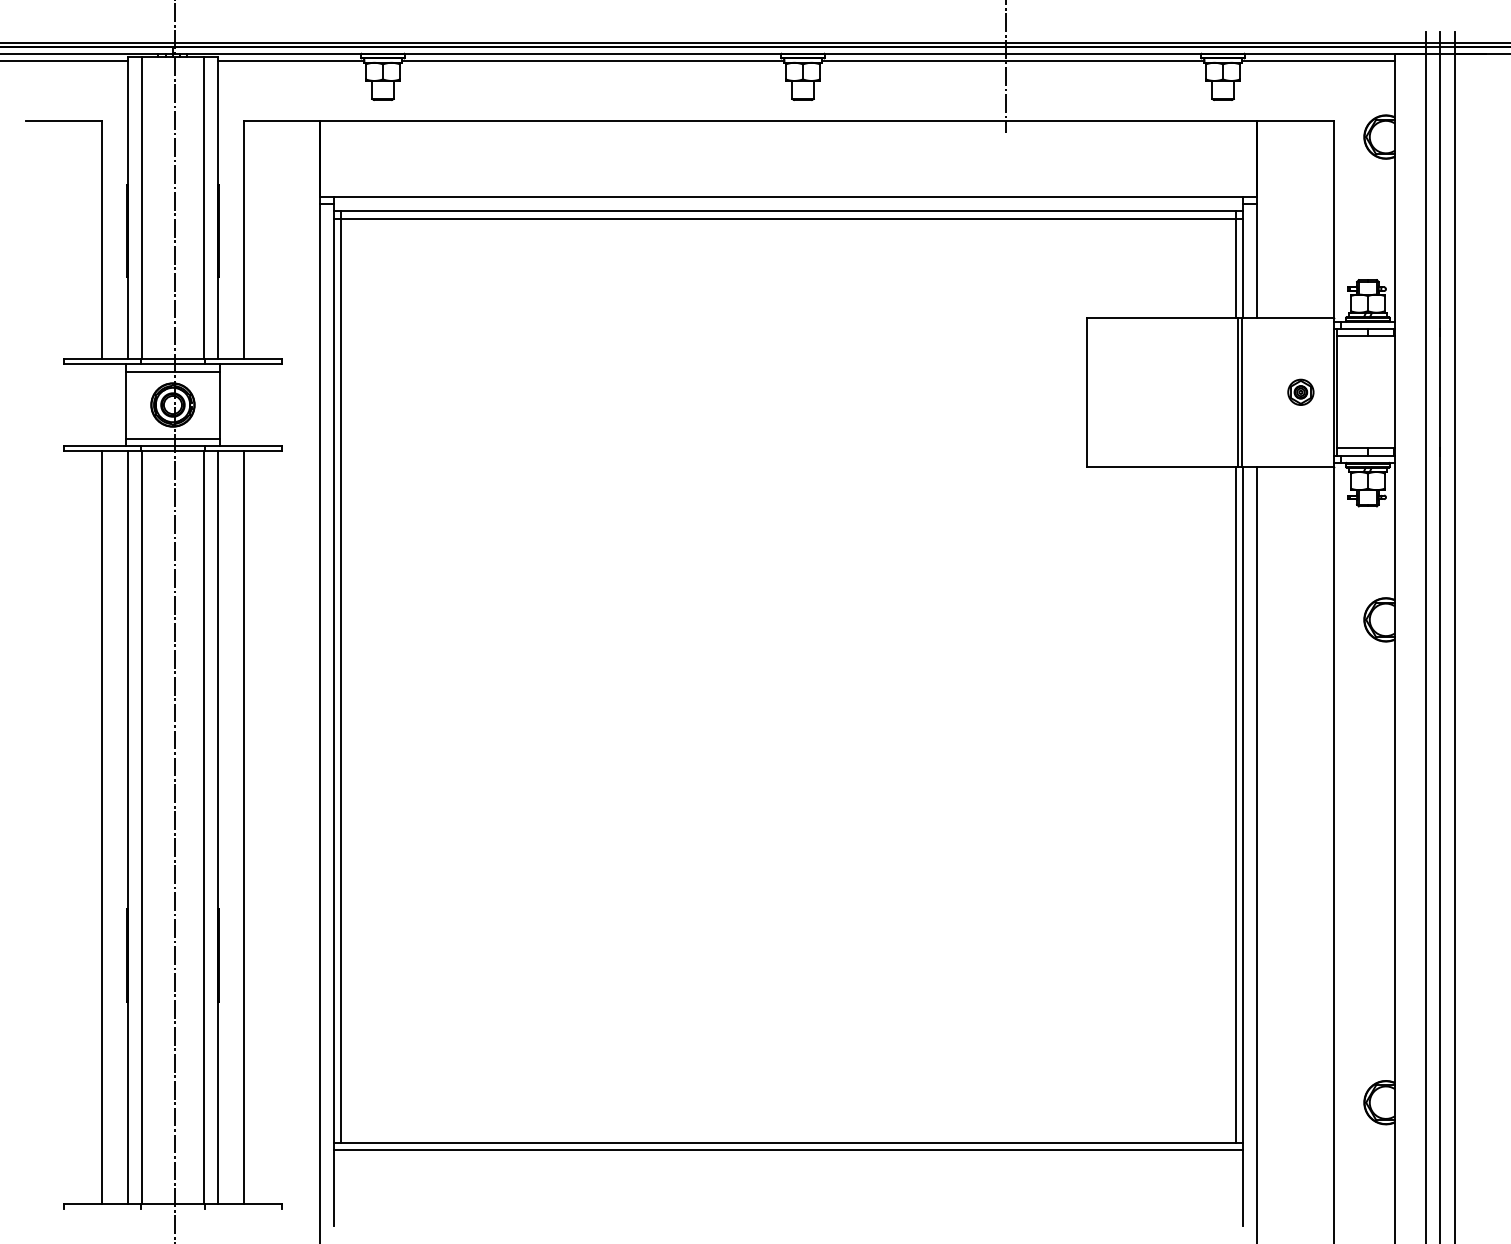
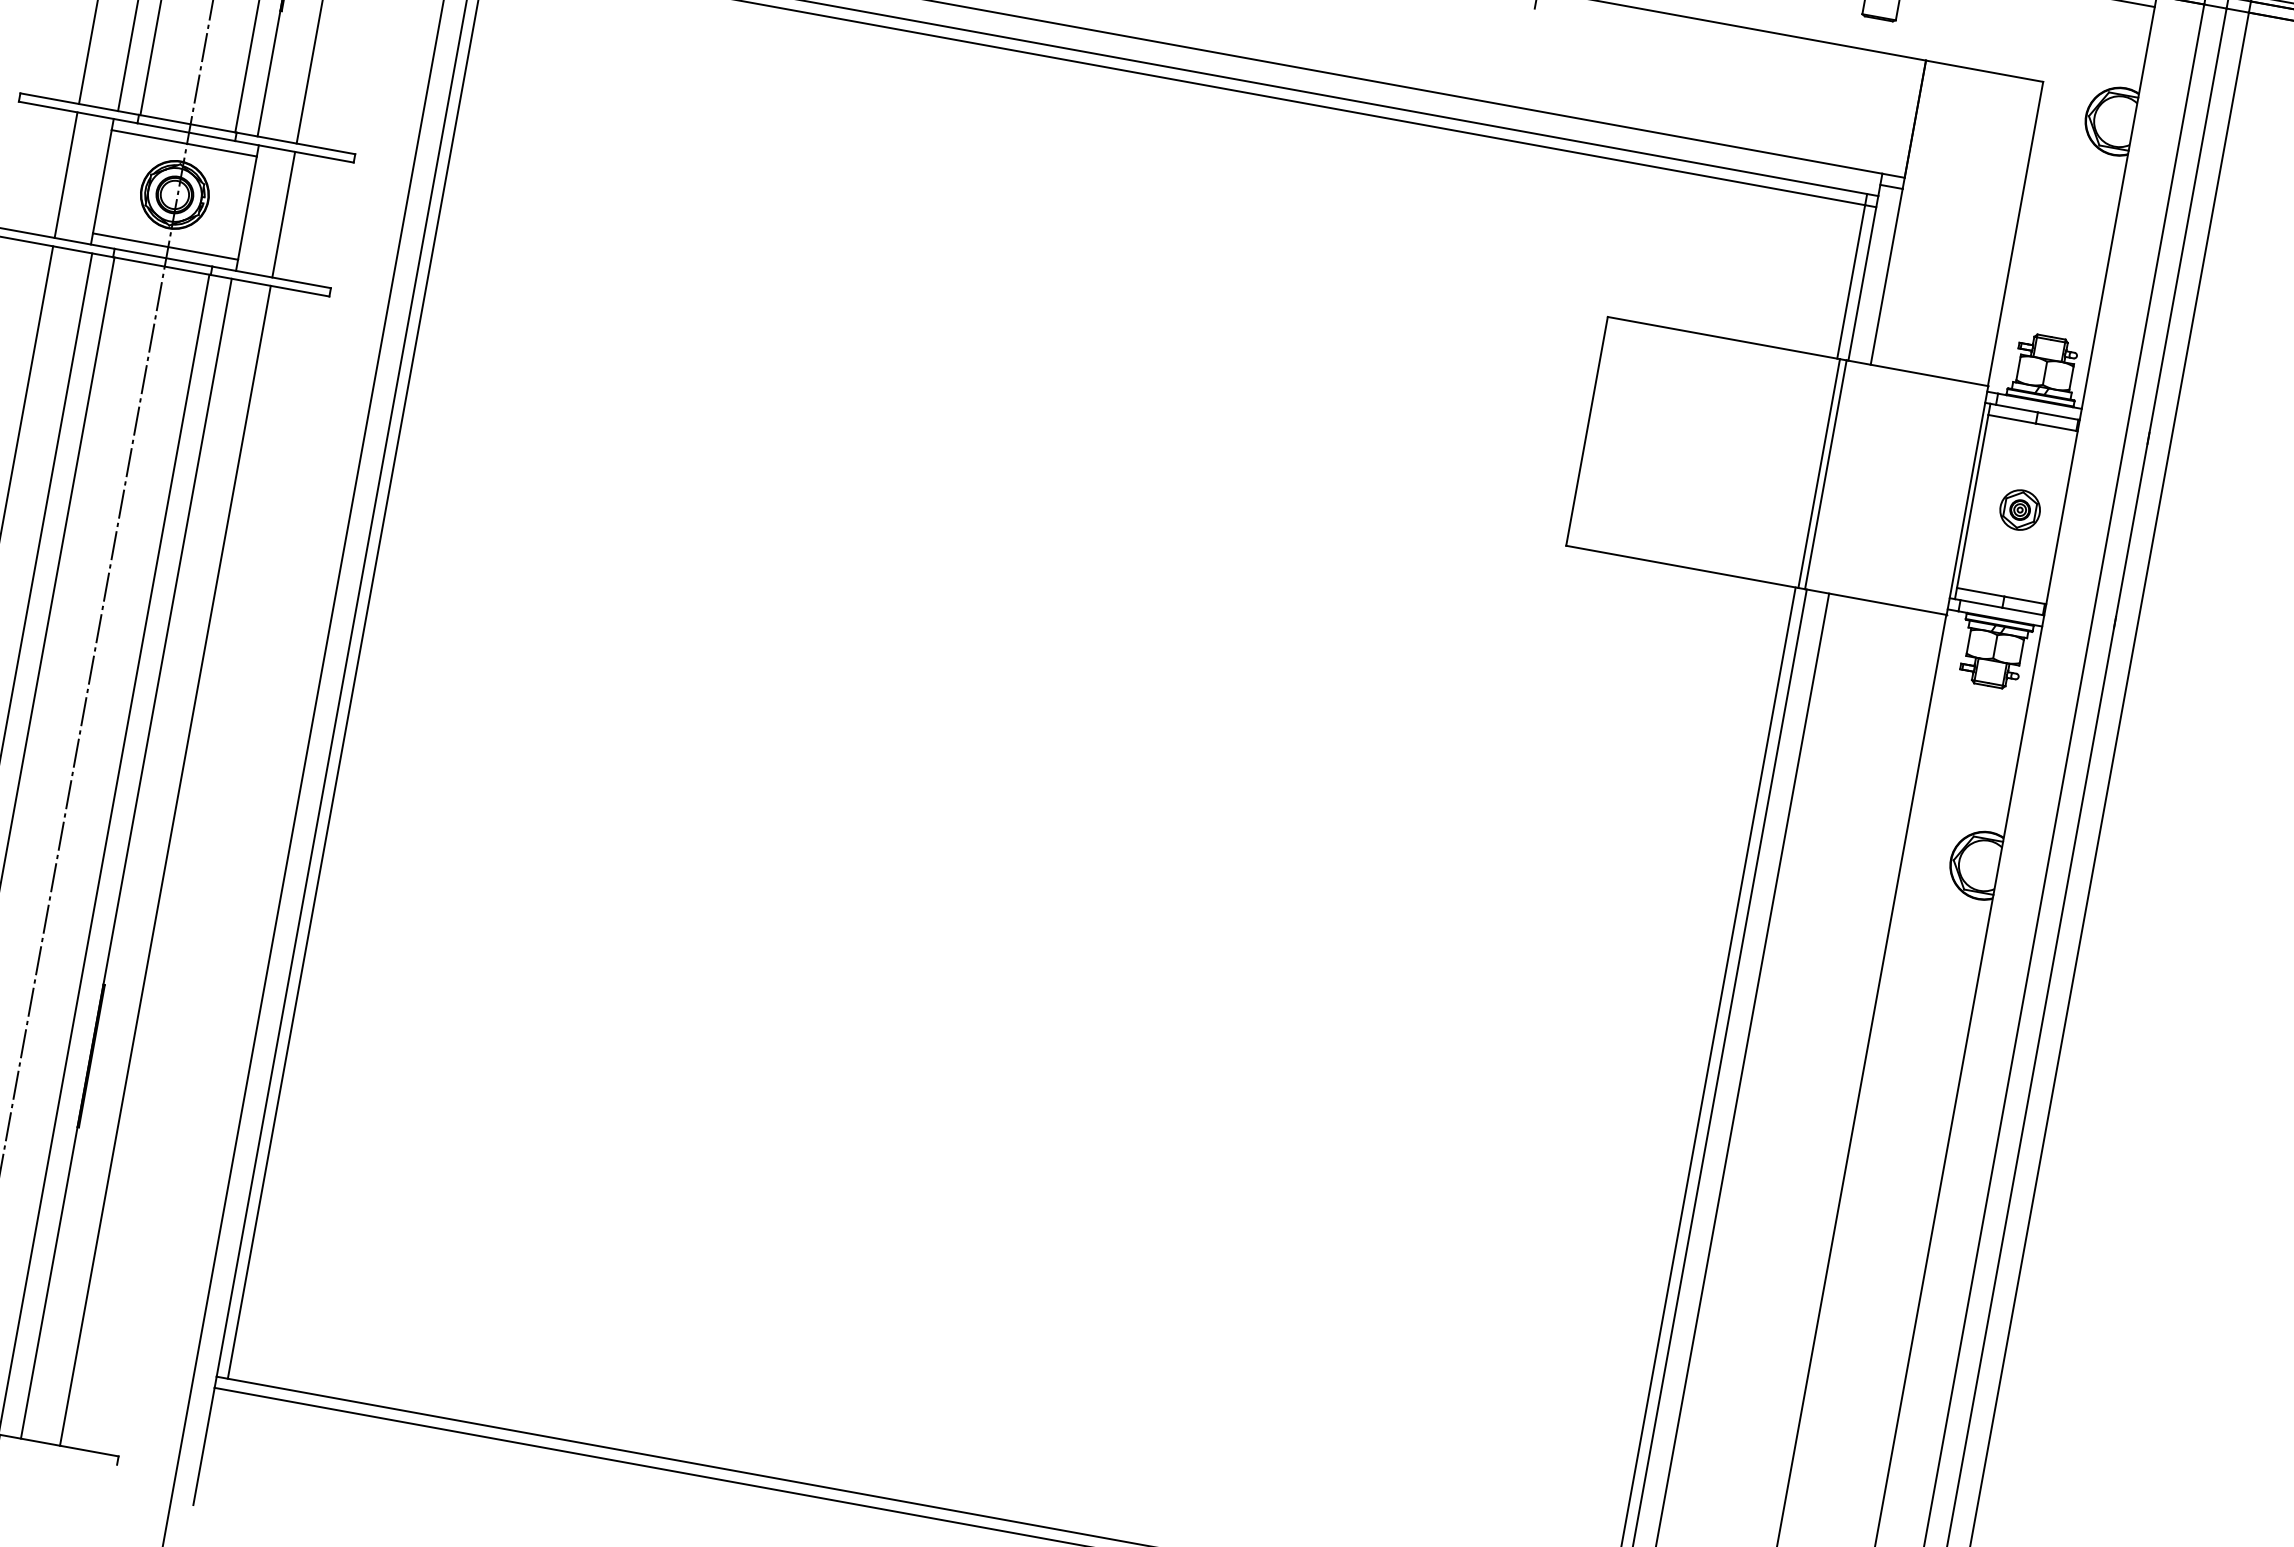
part: (1300, 391) -> (2019, 508), moved
line: (102, 404) -> (66, 174), added
line: (243, 404) -> (283, 213), added

